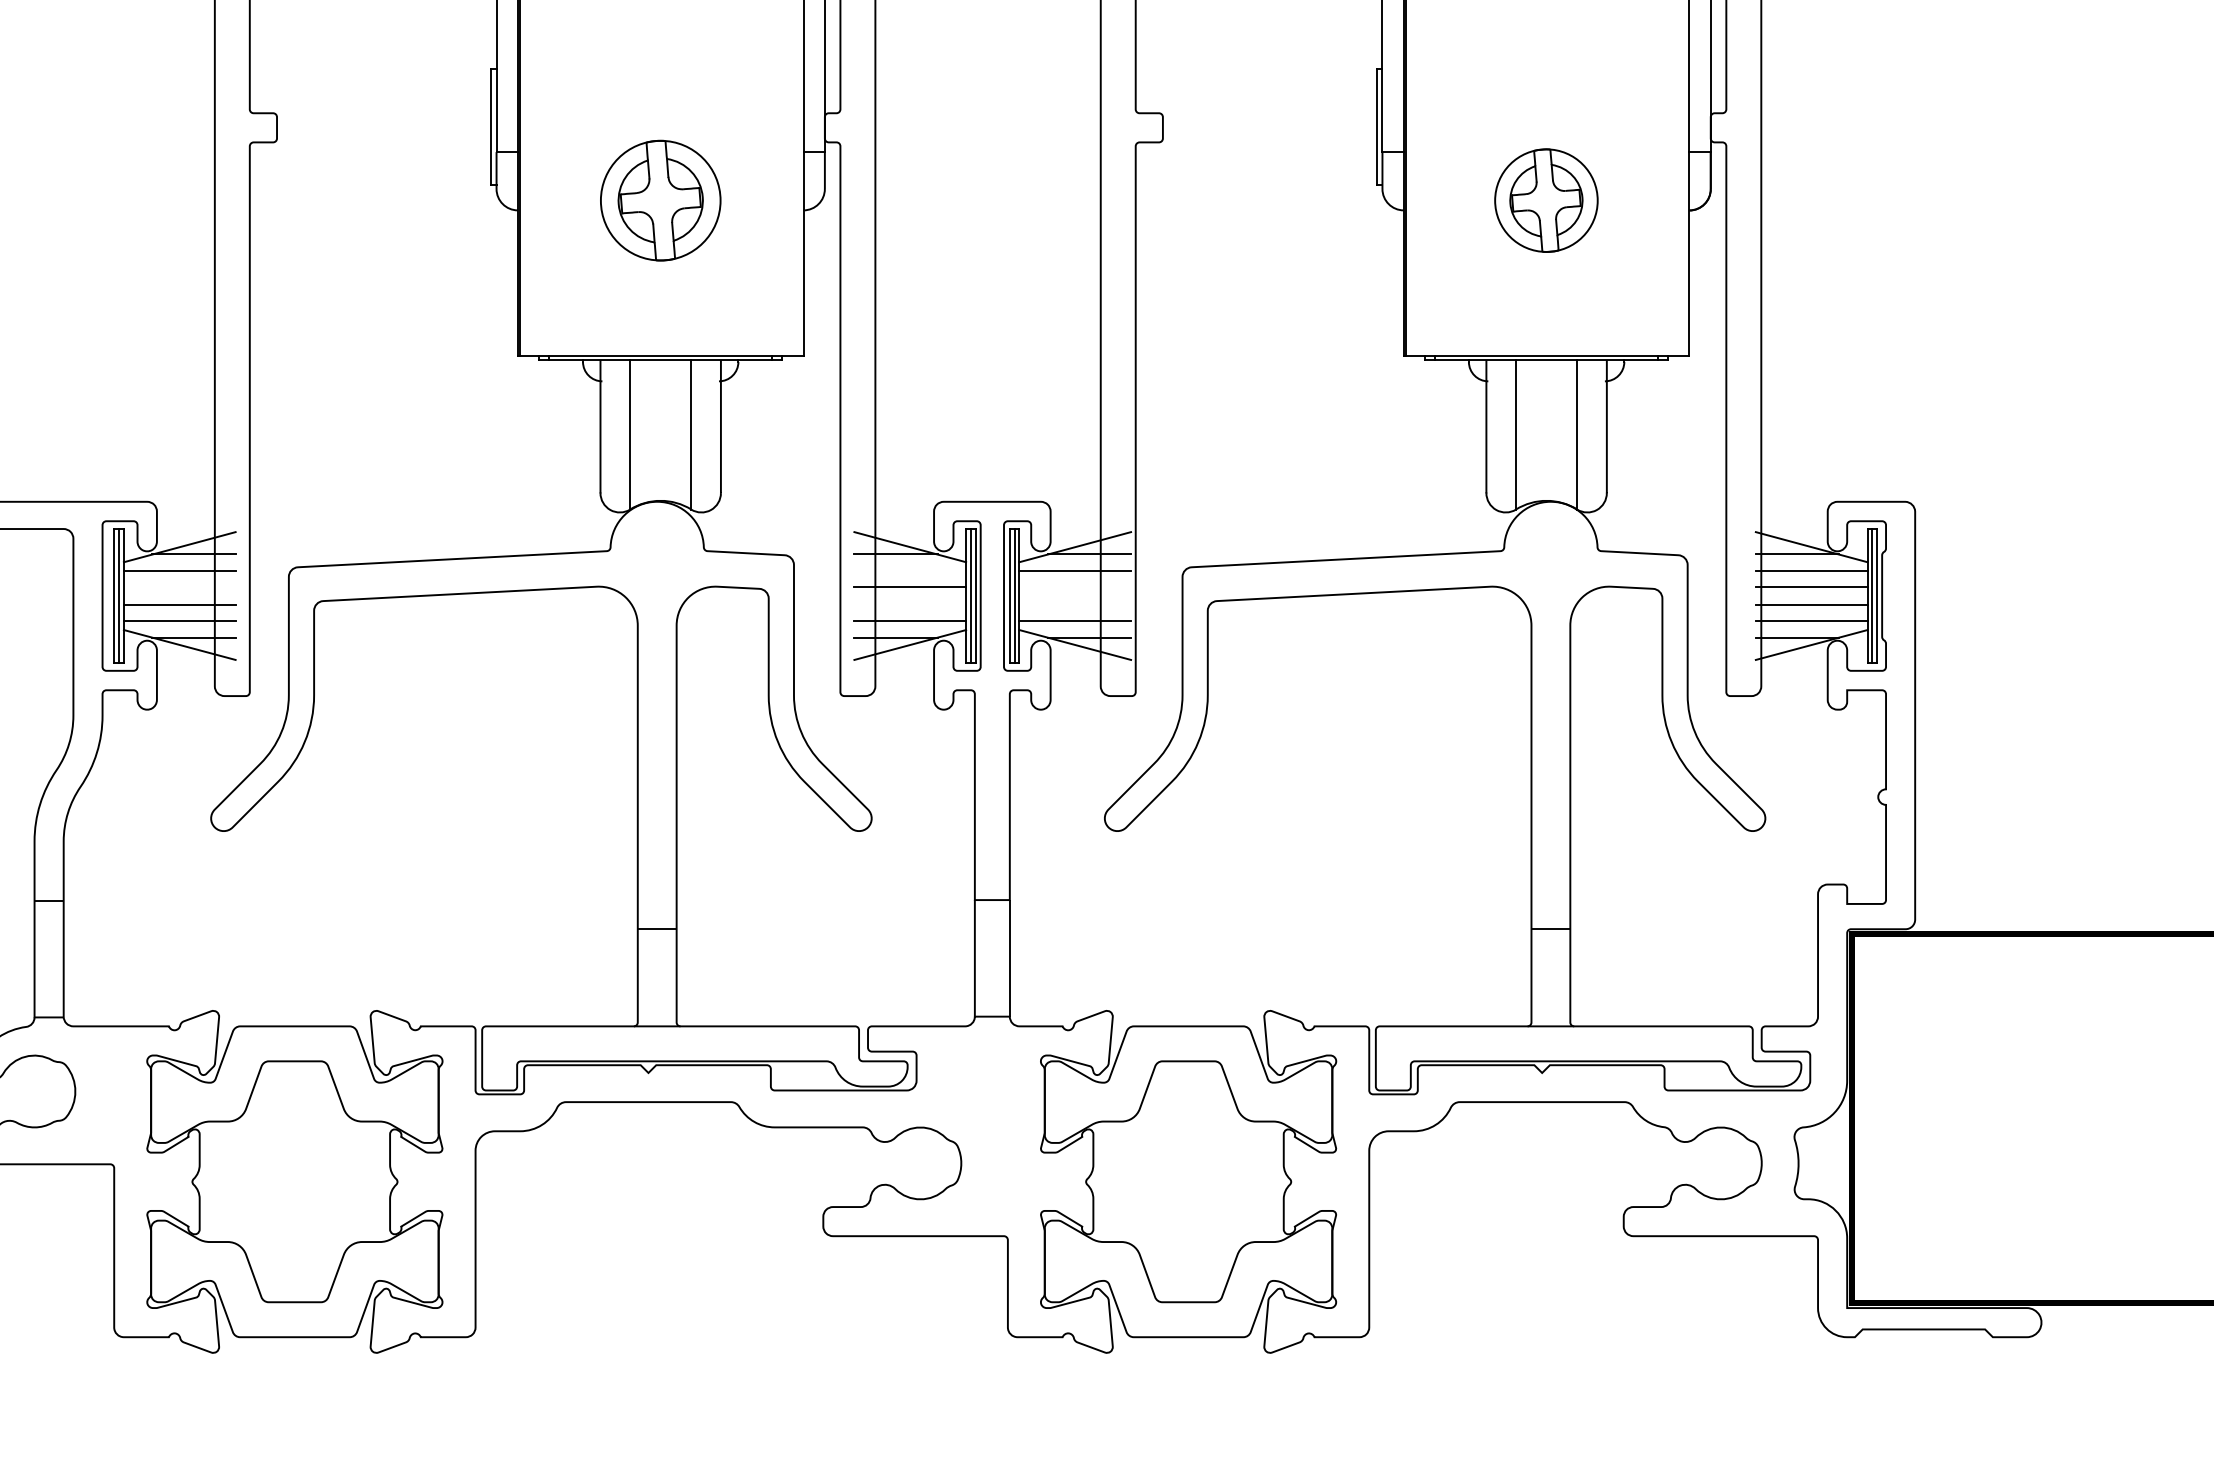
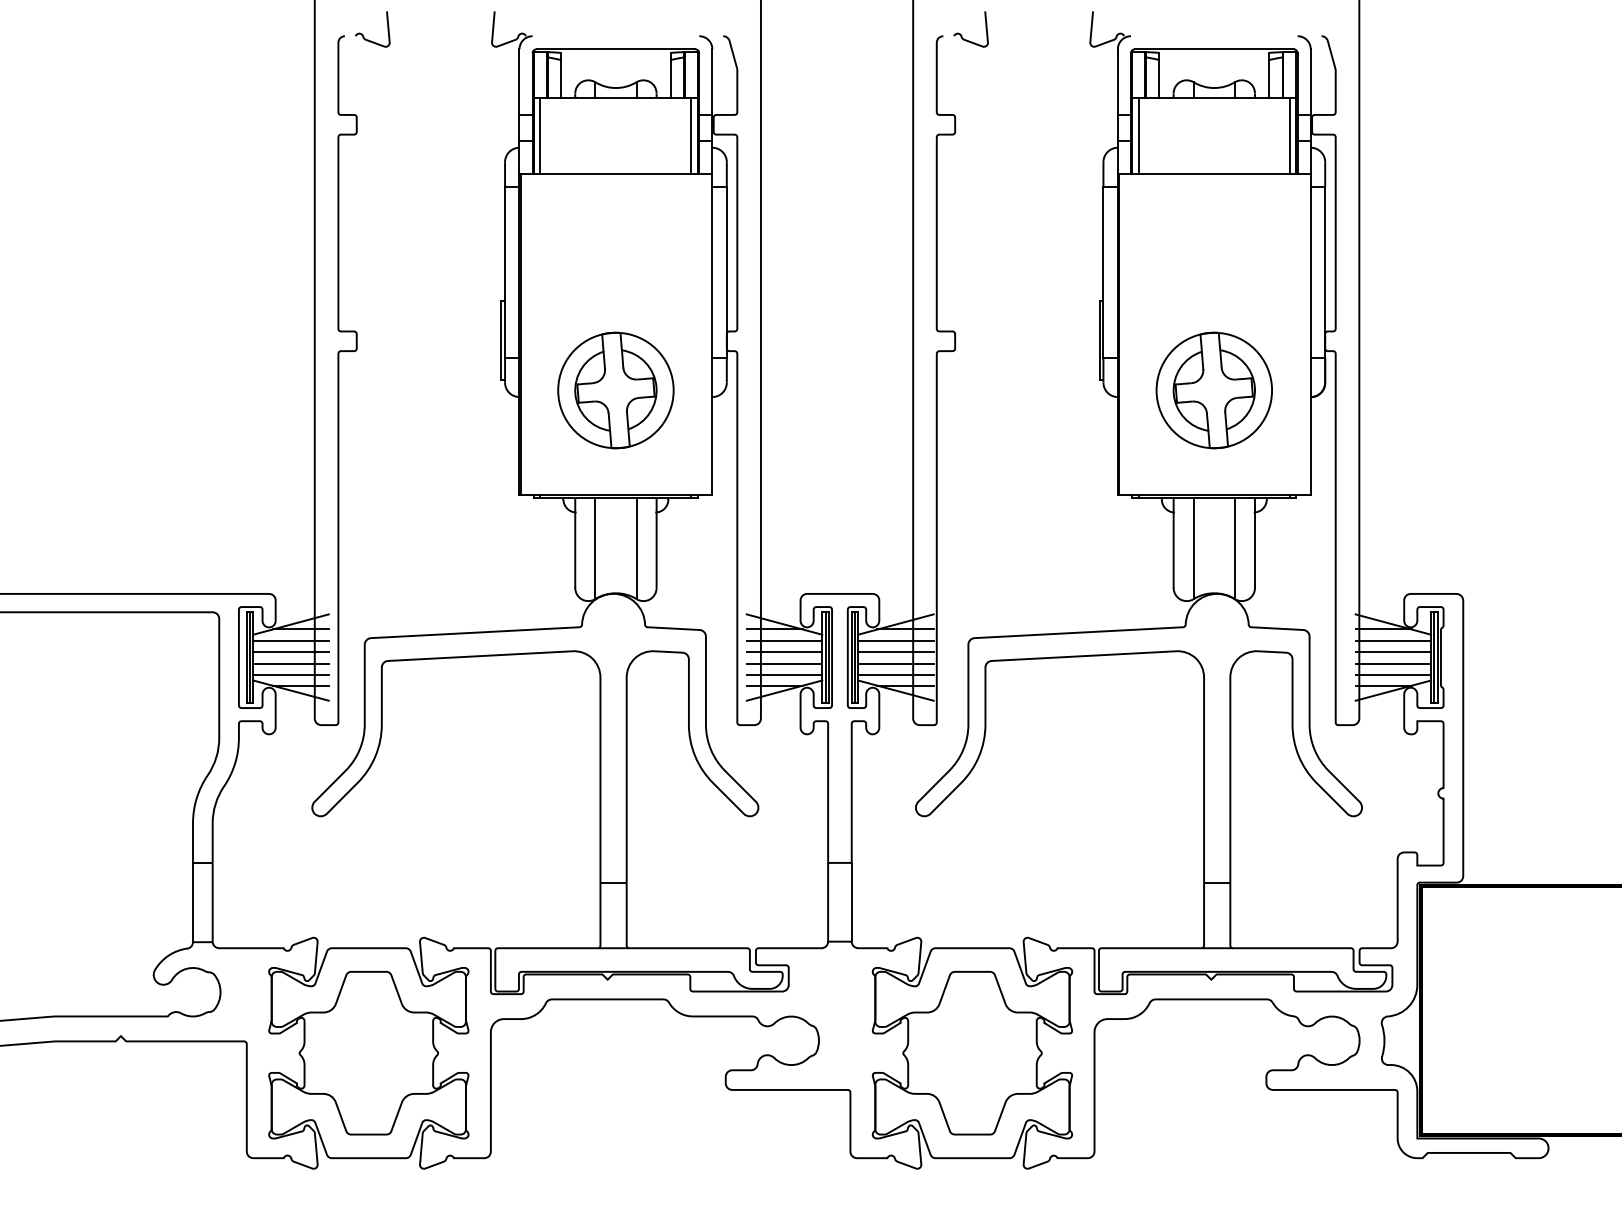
part: (660, 200) -> (615, 390), size x1.43
part: (1545, 200) -> (1213, 390), size x1.67
line: (910, 570) -> (784, 640), added
line: (178, 587) -> (290, 651), added
line: (1074, 587) -> (895, 651), added
line: (910, 604) -> (784, 663), added
line: (1074, 604) -> (895, 663), added

